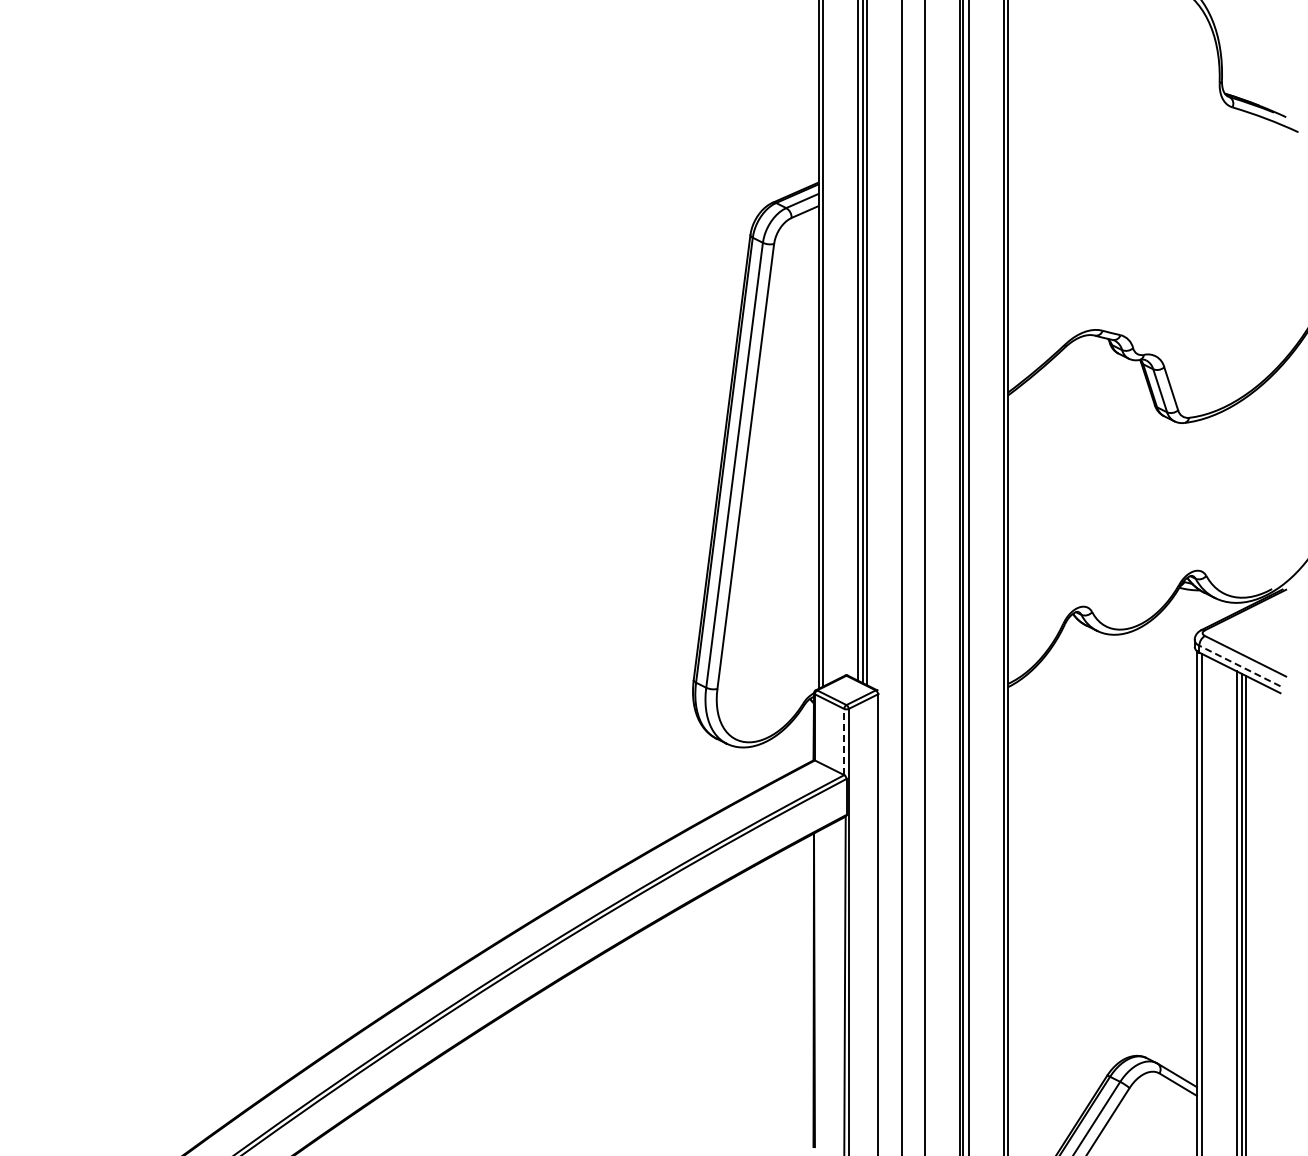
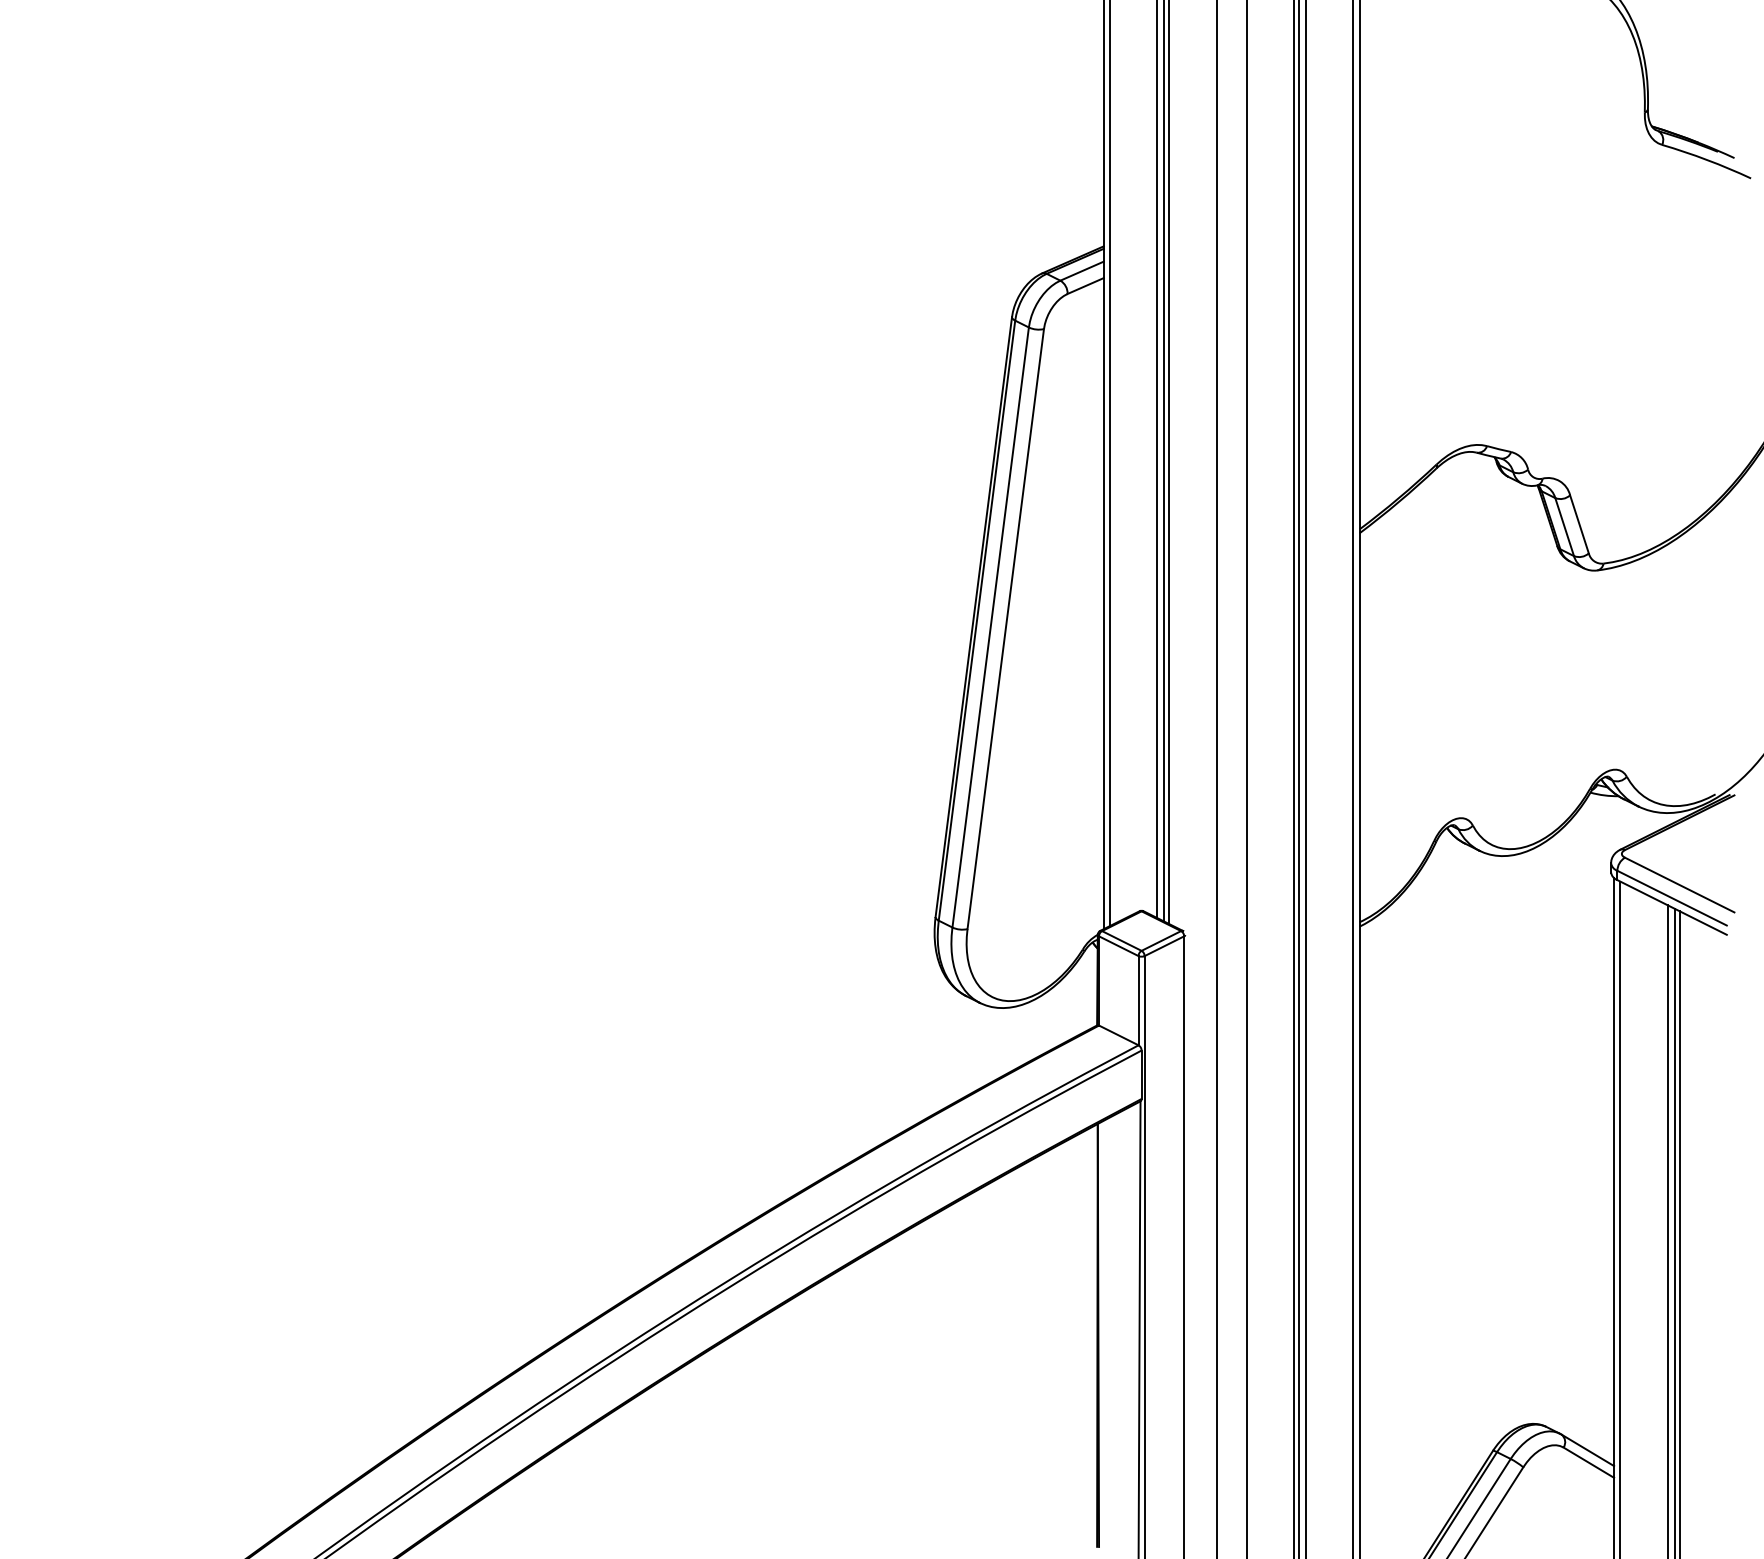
line: (1239, 665) -> (1671, 897), dashed -> solid
line: (844, 741) -> (1138, 999), dashed -> solid

